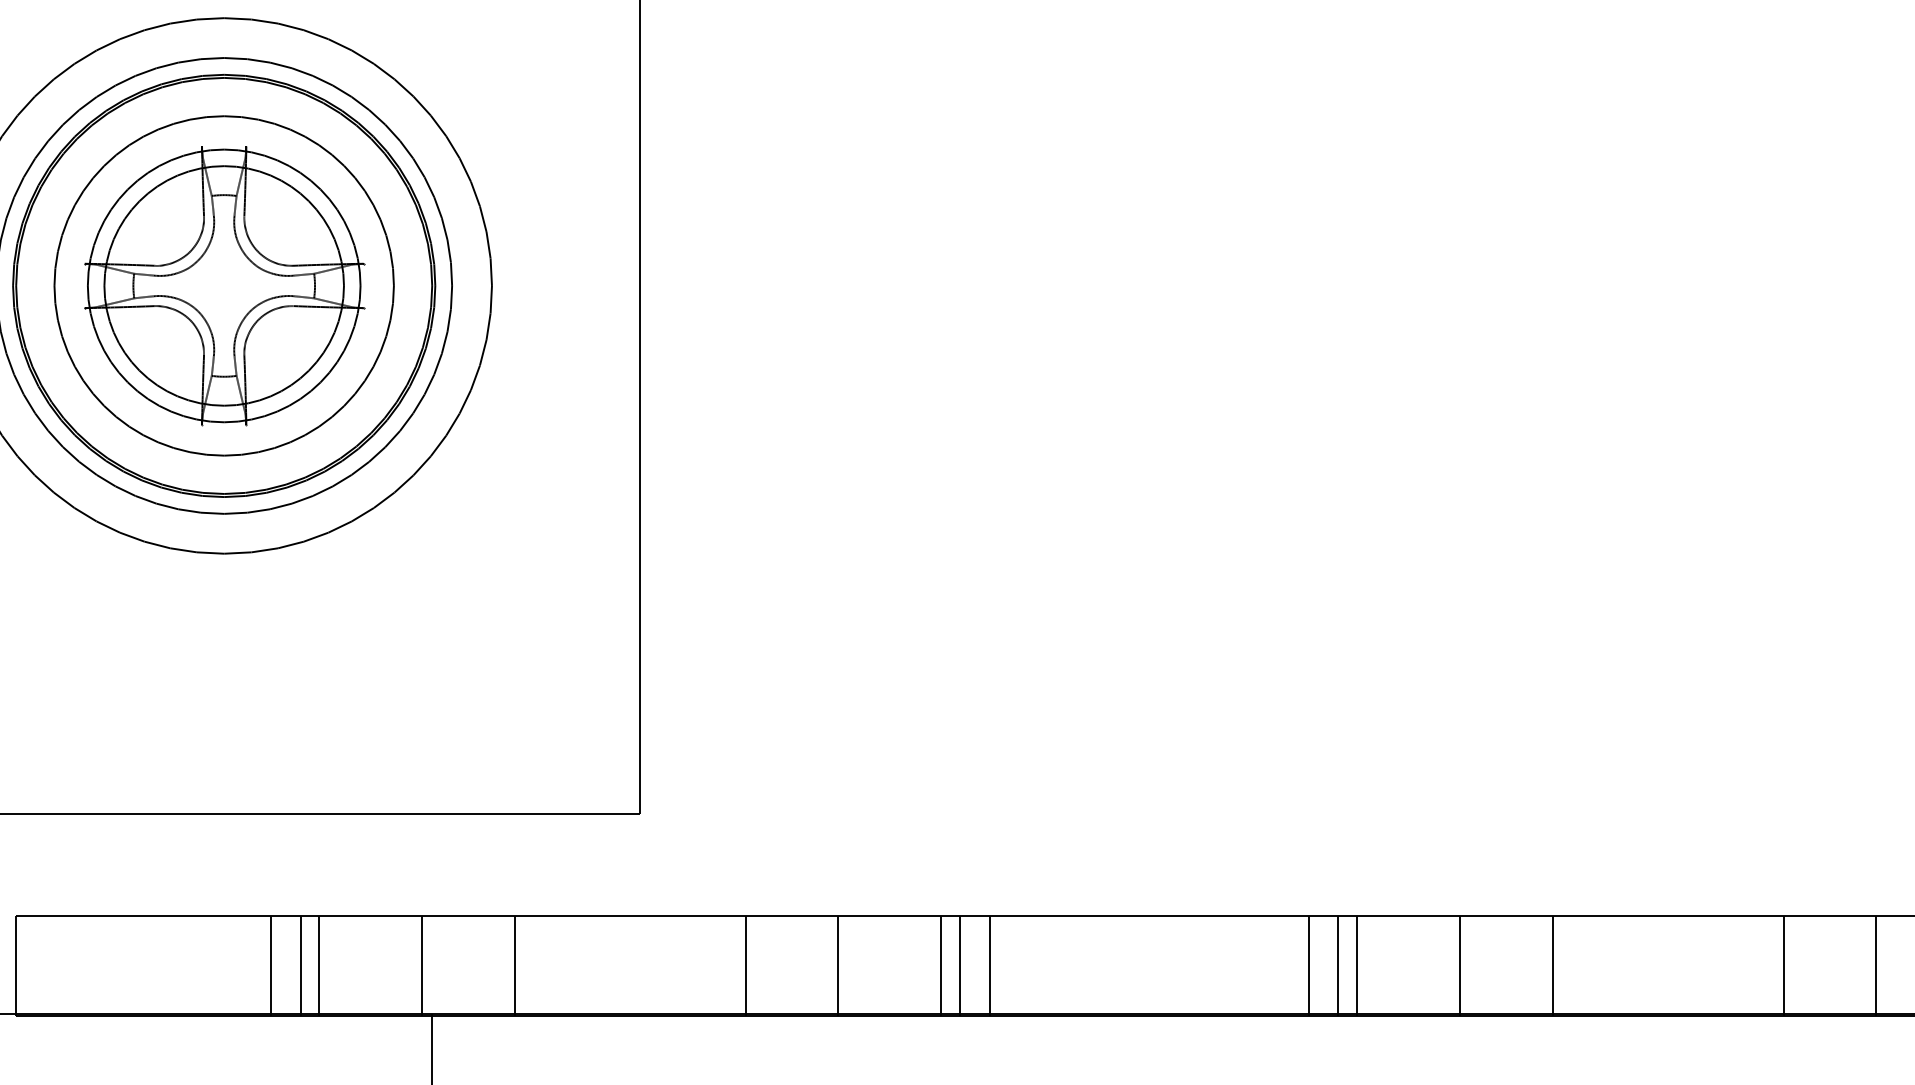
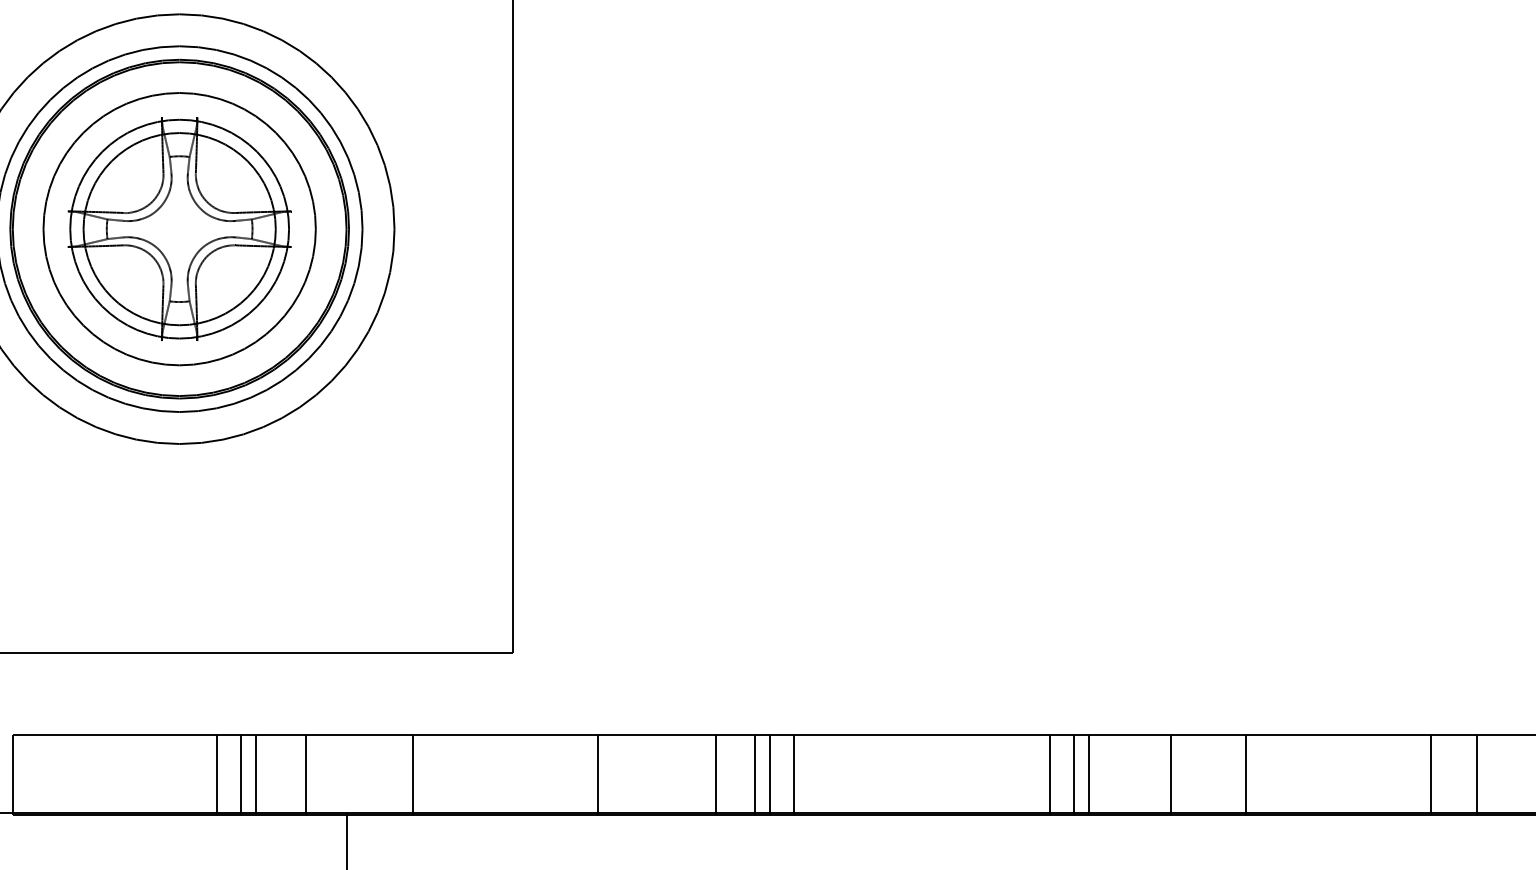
line: (422, 966) -> (305, 775), moved
line: (838, 966) -> (716, 775), moved
line: (1876, 966) -> (1477, 775), moved

